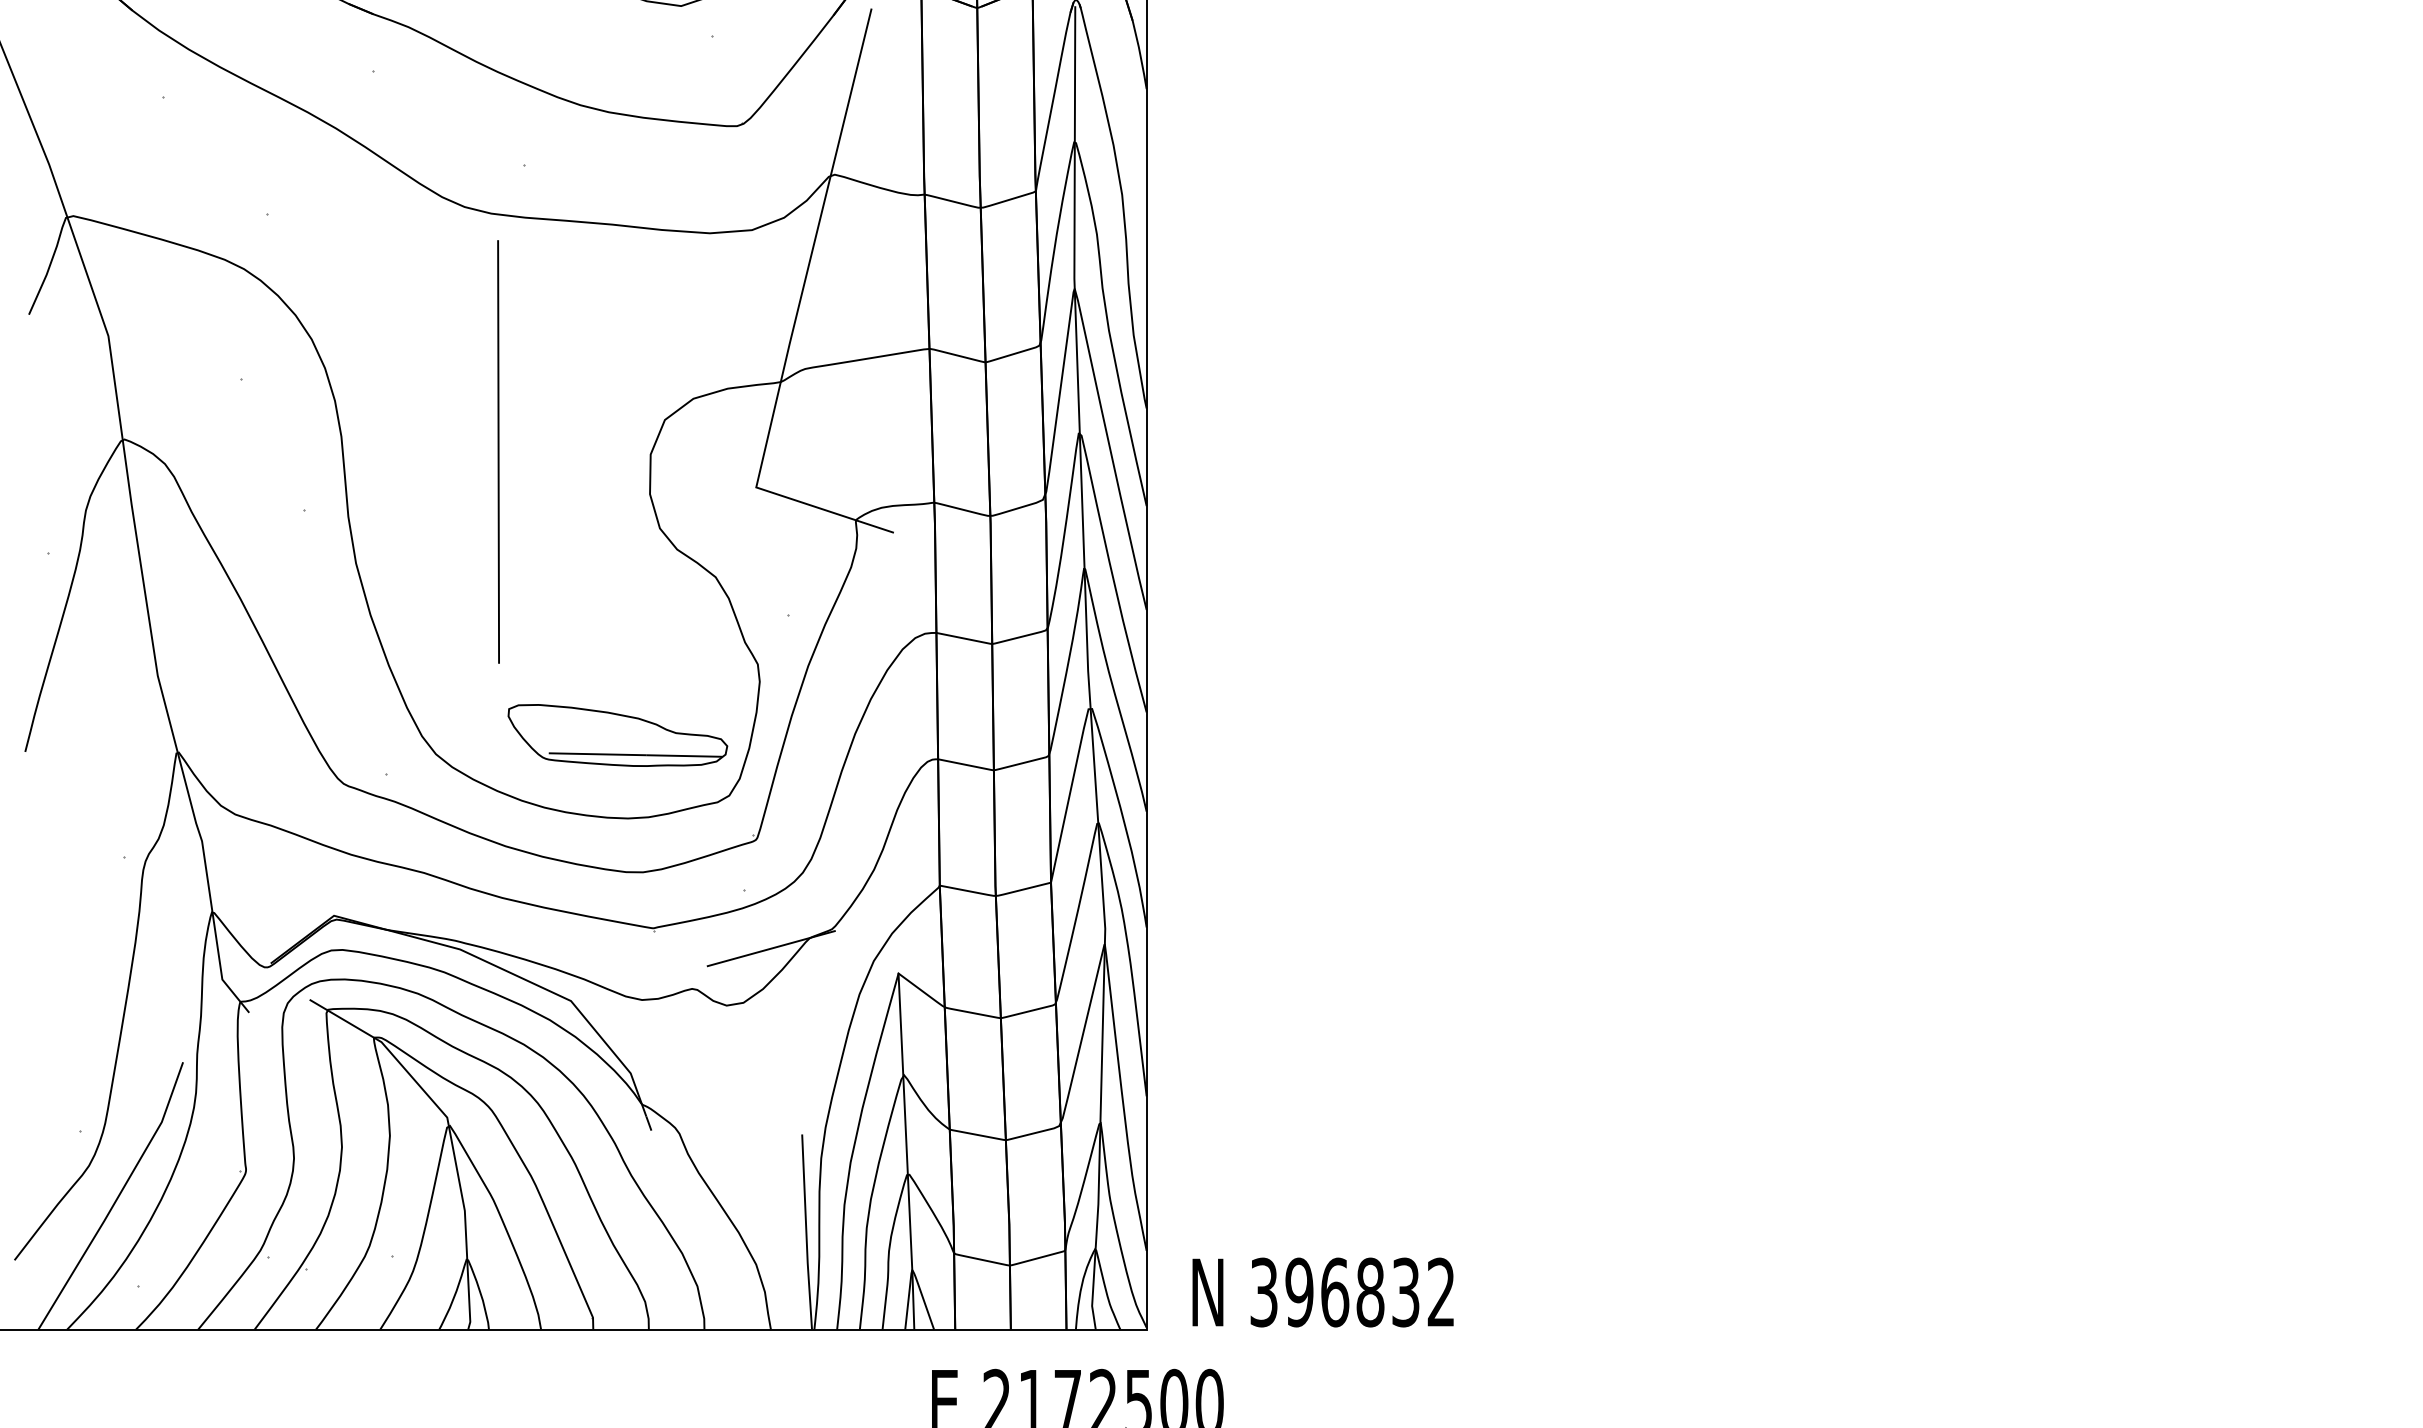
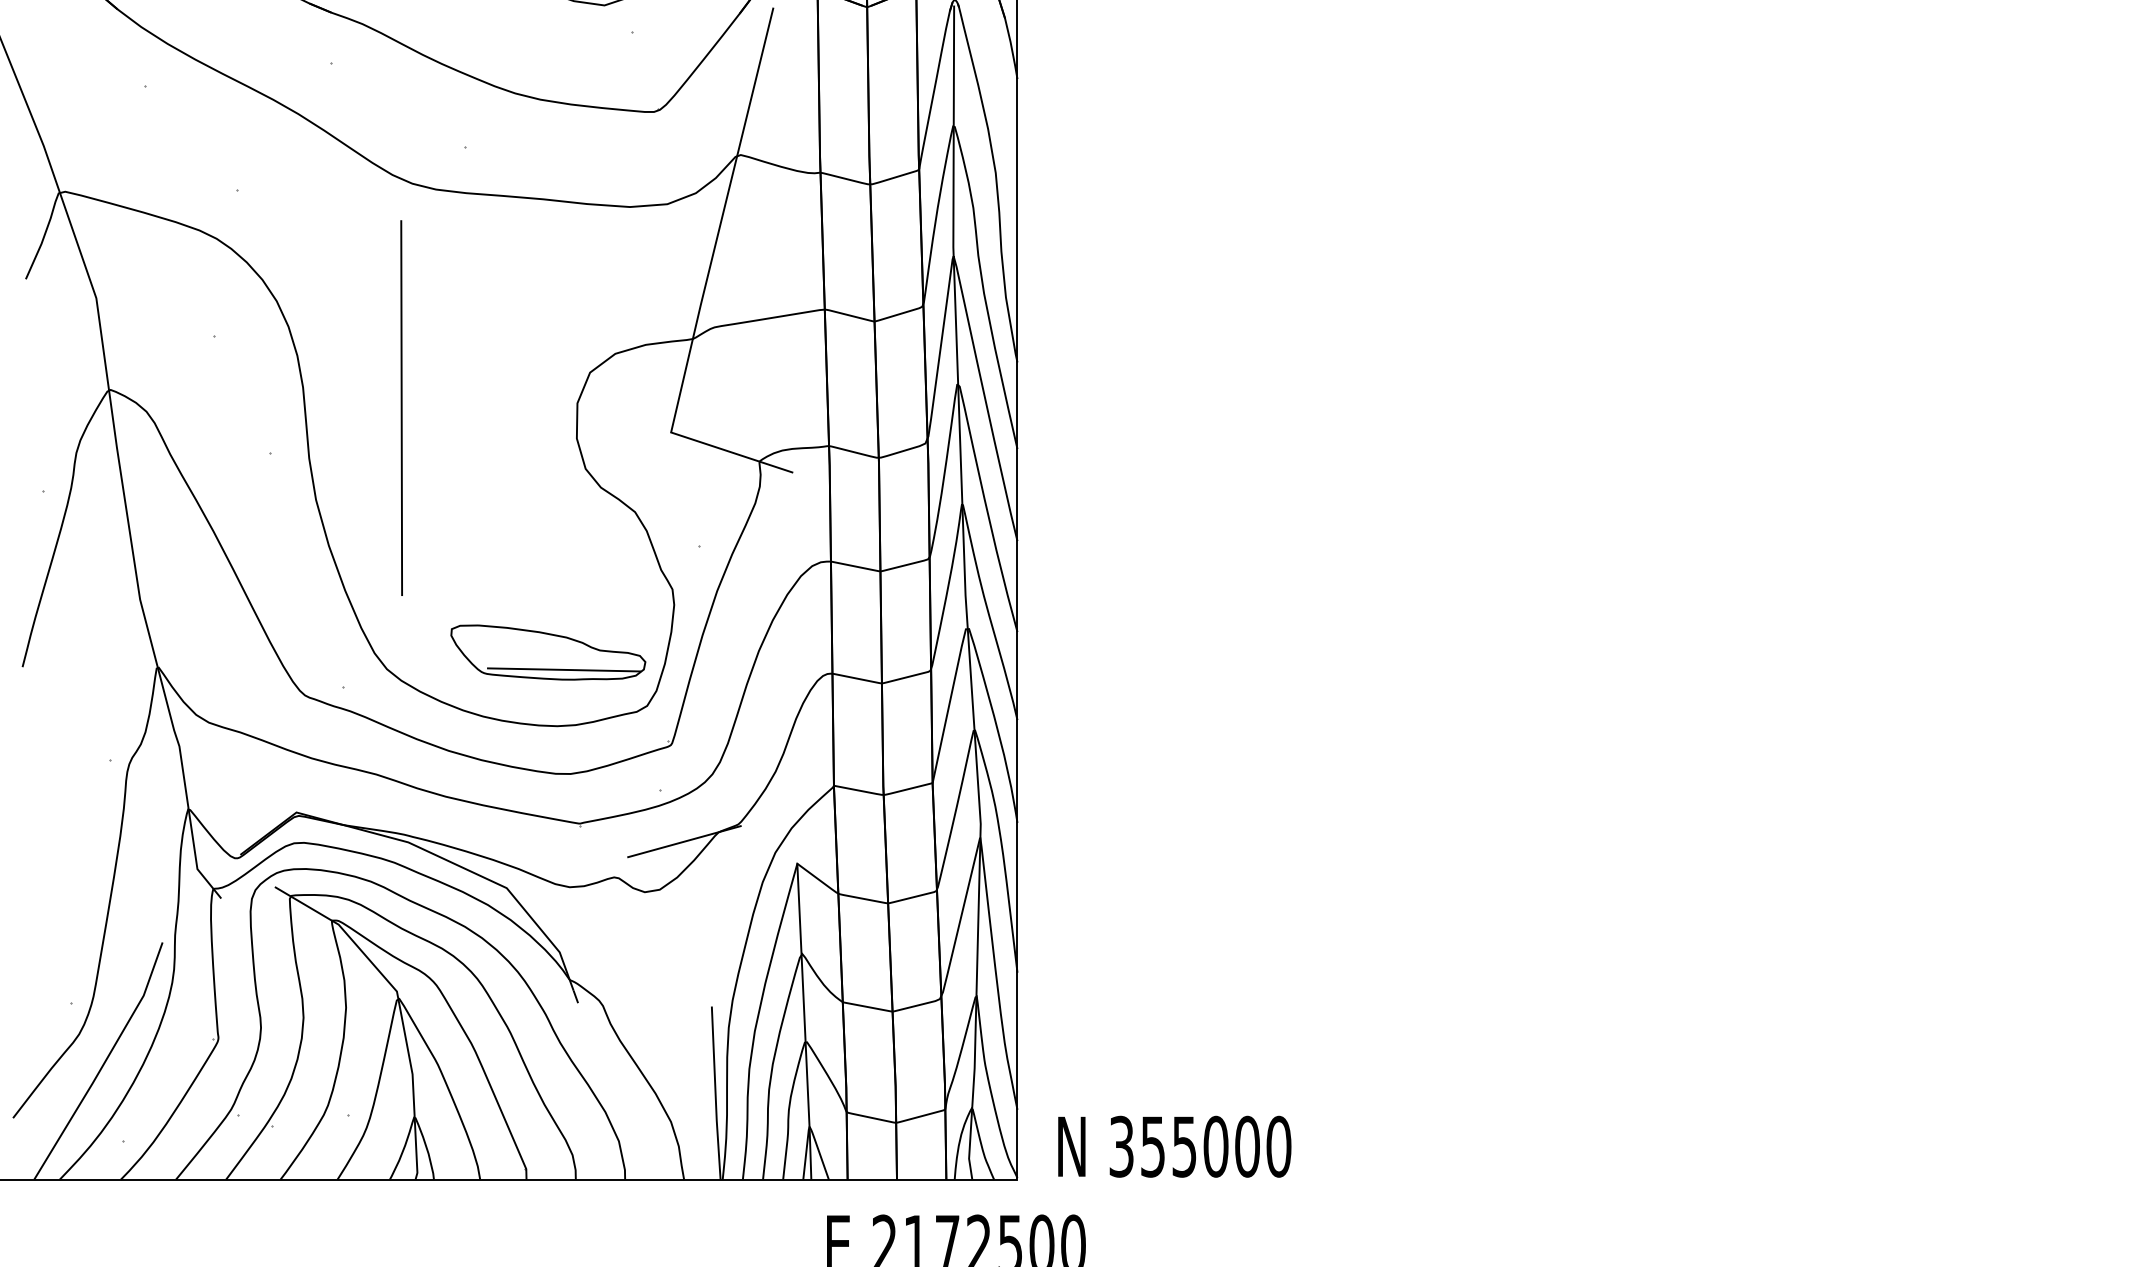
line: (498, 451) -> (401, 407), moved
text: (1370, 1292) -> (1216, 1146), 396832 -> 355000

